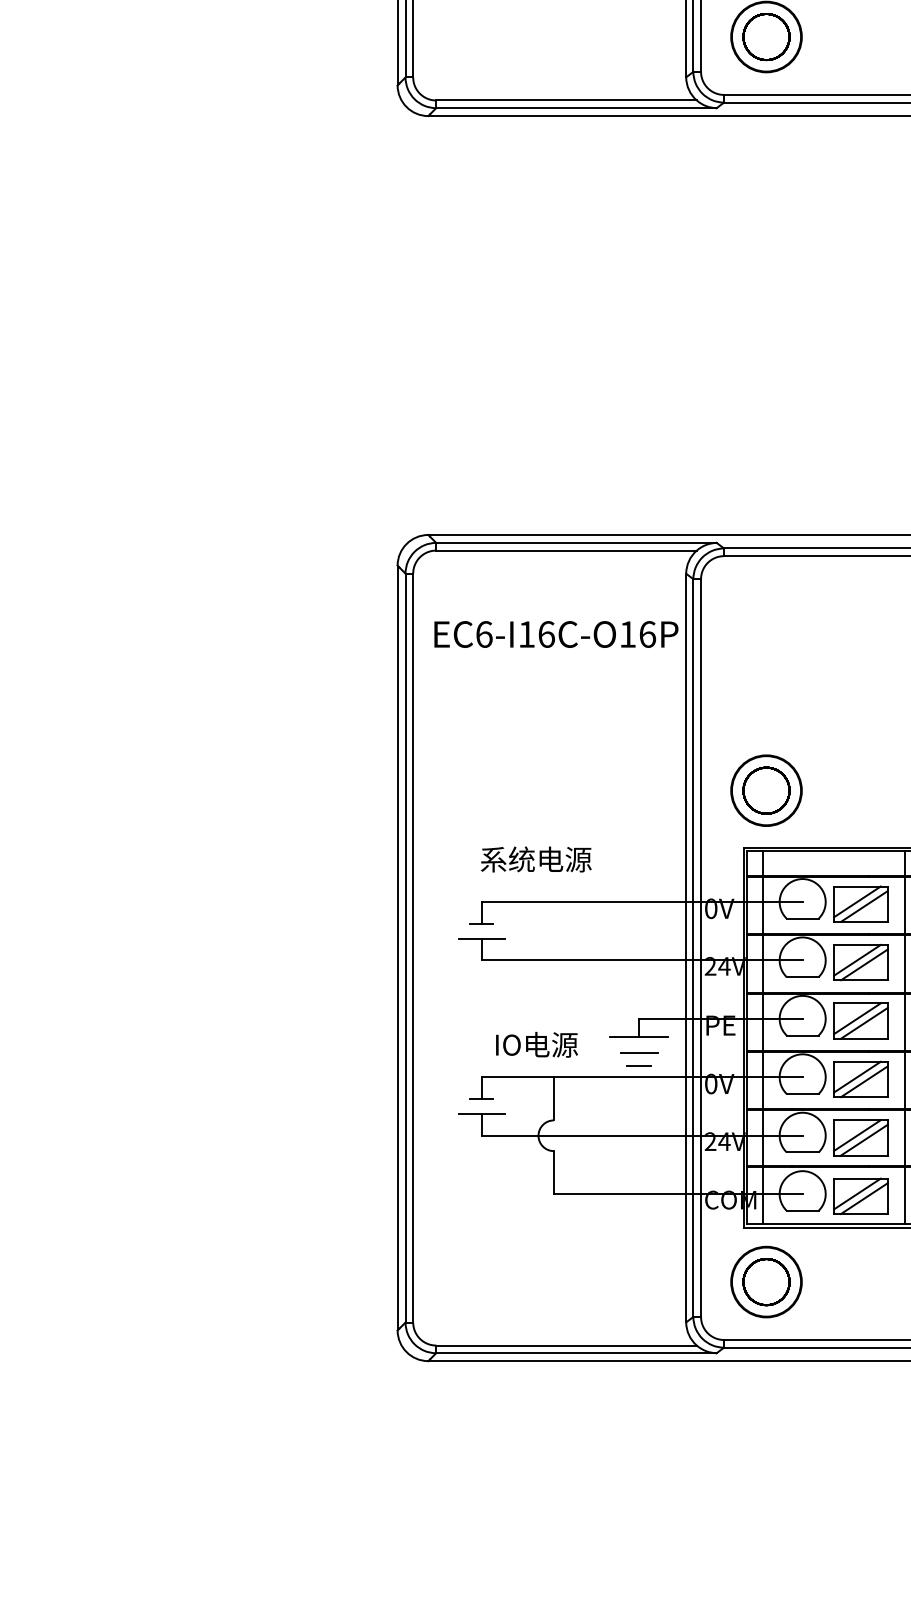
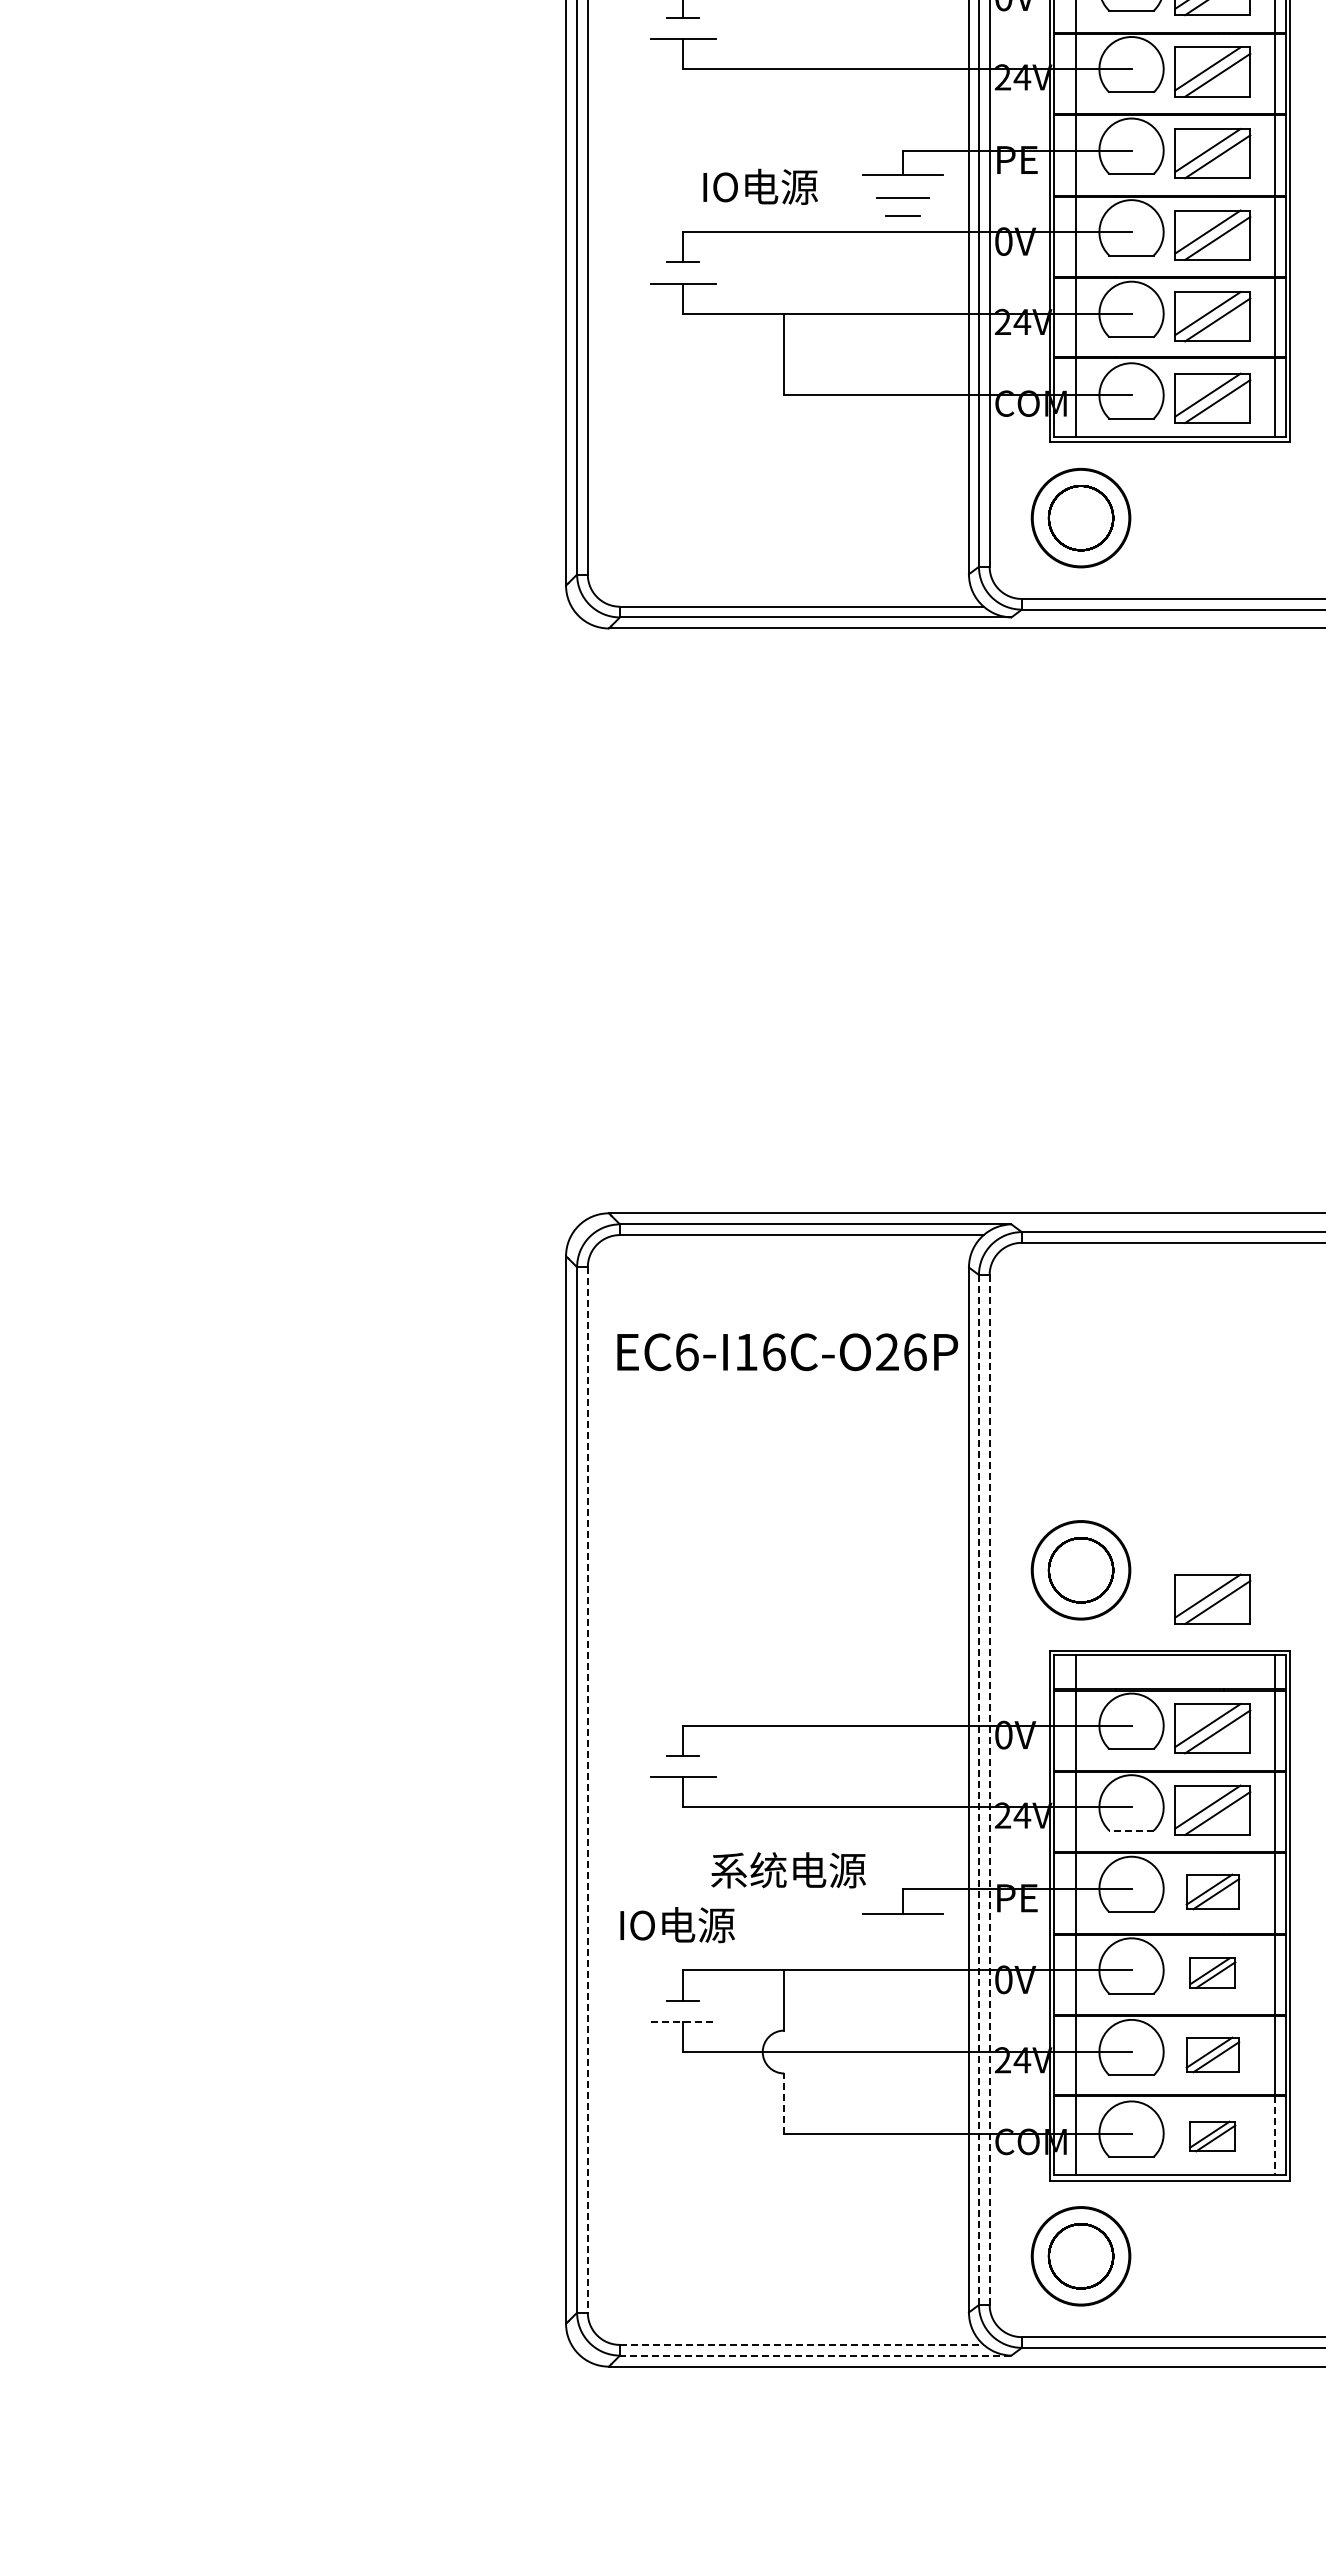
text: (627, 633) -> (887, 1351), EC6-I16C-O16P -> EC6-I16C-O26P
part: (860, 810) -> (1212, 1598), added
text: (536, 859) -> (788, 1870), moved
line: (412, 947) -> (587, 1789), solid -> dashed
line: (693, 947) -> (978, 1789), solid -> dashed
line: (700, 947) -> (989, 1789), solid -> dashed
line: (802, 977) -> (1131, 1830), solid -> dashed
part: (860, 1020) -> (1212, 1891), size x0.7
text: (536, 1045) -> (677, 1925), moved
line: (638, 1053) -> (902, 1936), removed
line: (638, 1065) -> (902, 1954), removed
part: (860, 1078) -> (1212, 1972), size x0.6
line: (481, 1113) -> (683, 2021), solid -> dashed
part: (860, 1137) -> (1212, 2054), size x0.7
line: (554, 1172) -> (784, 2103), solid -> dashed
line: (905, 1195) -> (1274, 2135), solid -> dashed
part: (860, 1196) -> (1212, 2136), size x0.6
line: (566, 1345) -> (801, 2344), solid -> dashed
line: (576, 1353) -> (815, 2355), solid -> dashed

